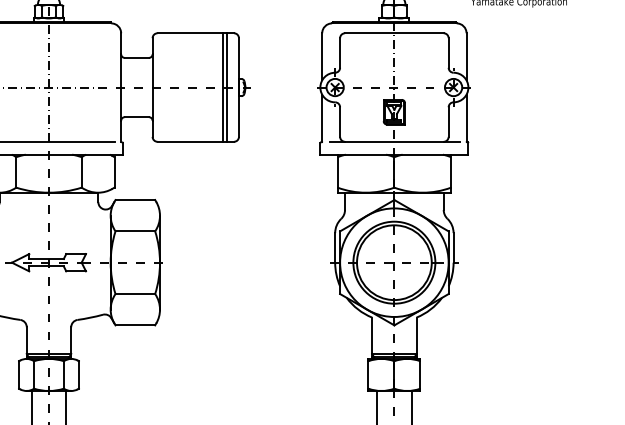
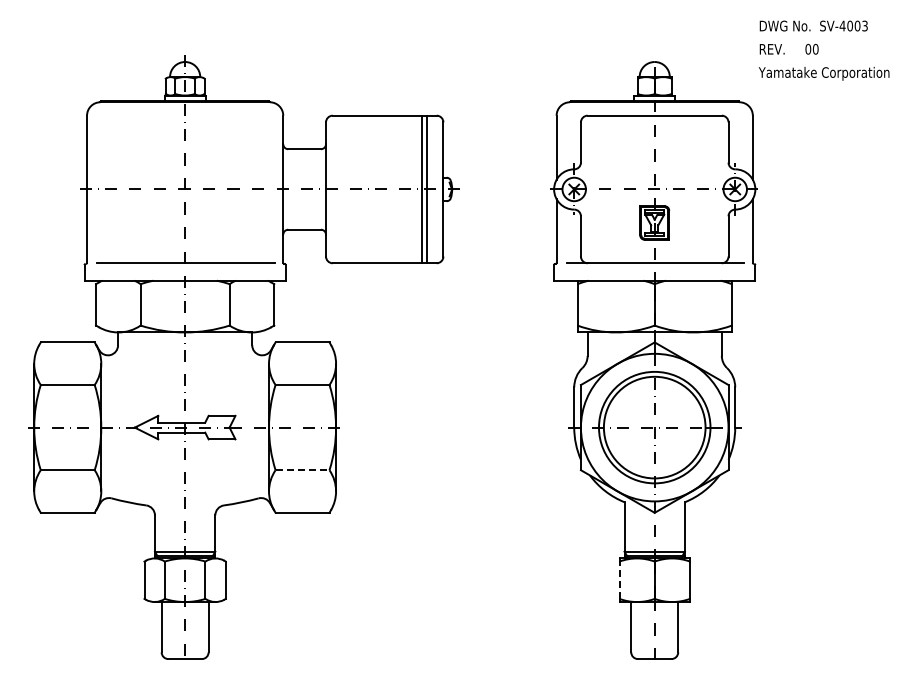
line: (135, 294) -> (302, 470), solid -> dashed
line: (368, 375) -> (619, 580), solid -> dashed

